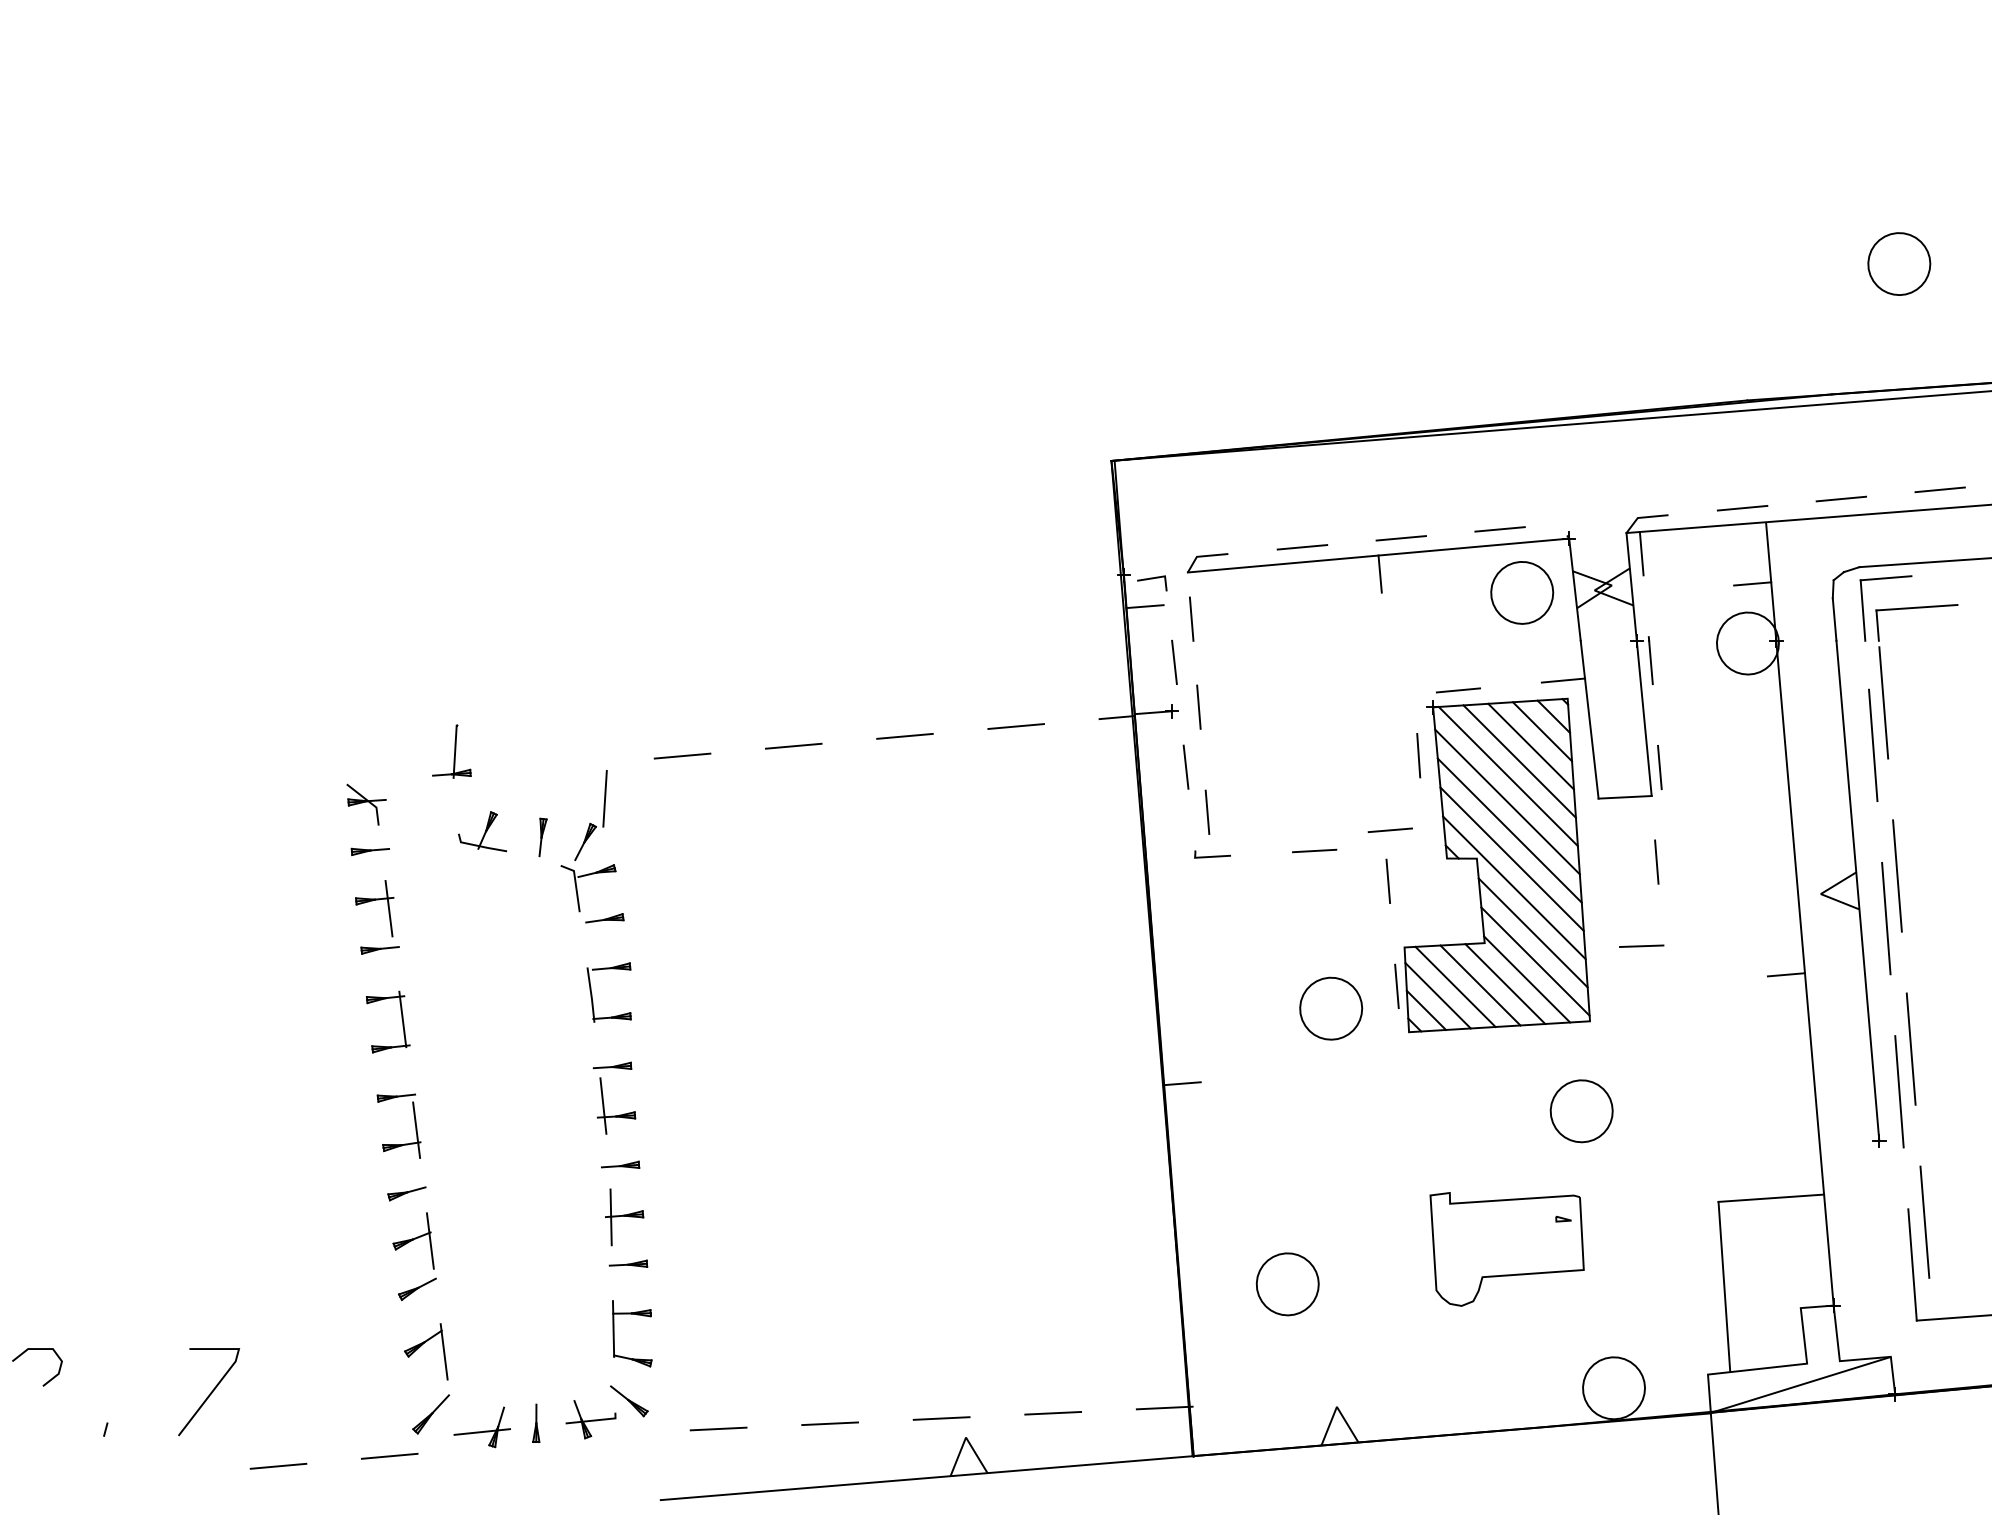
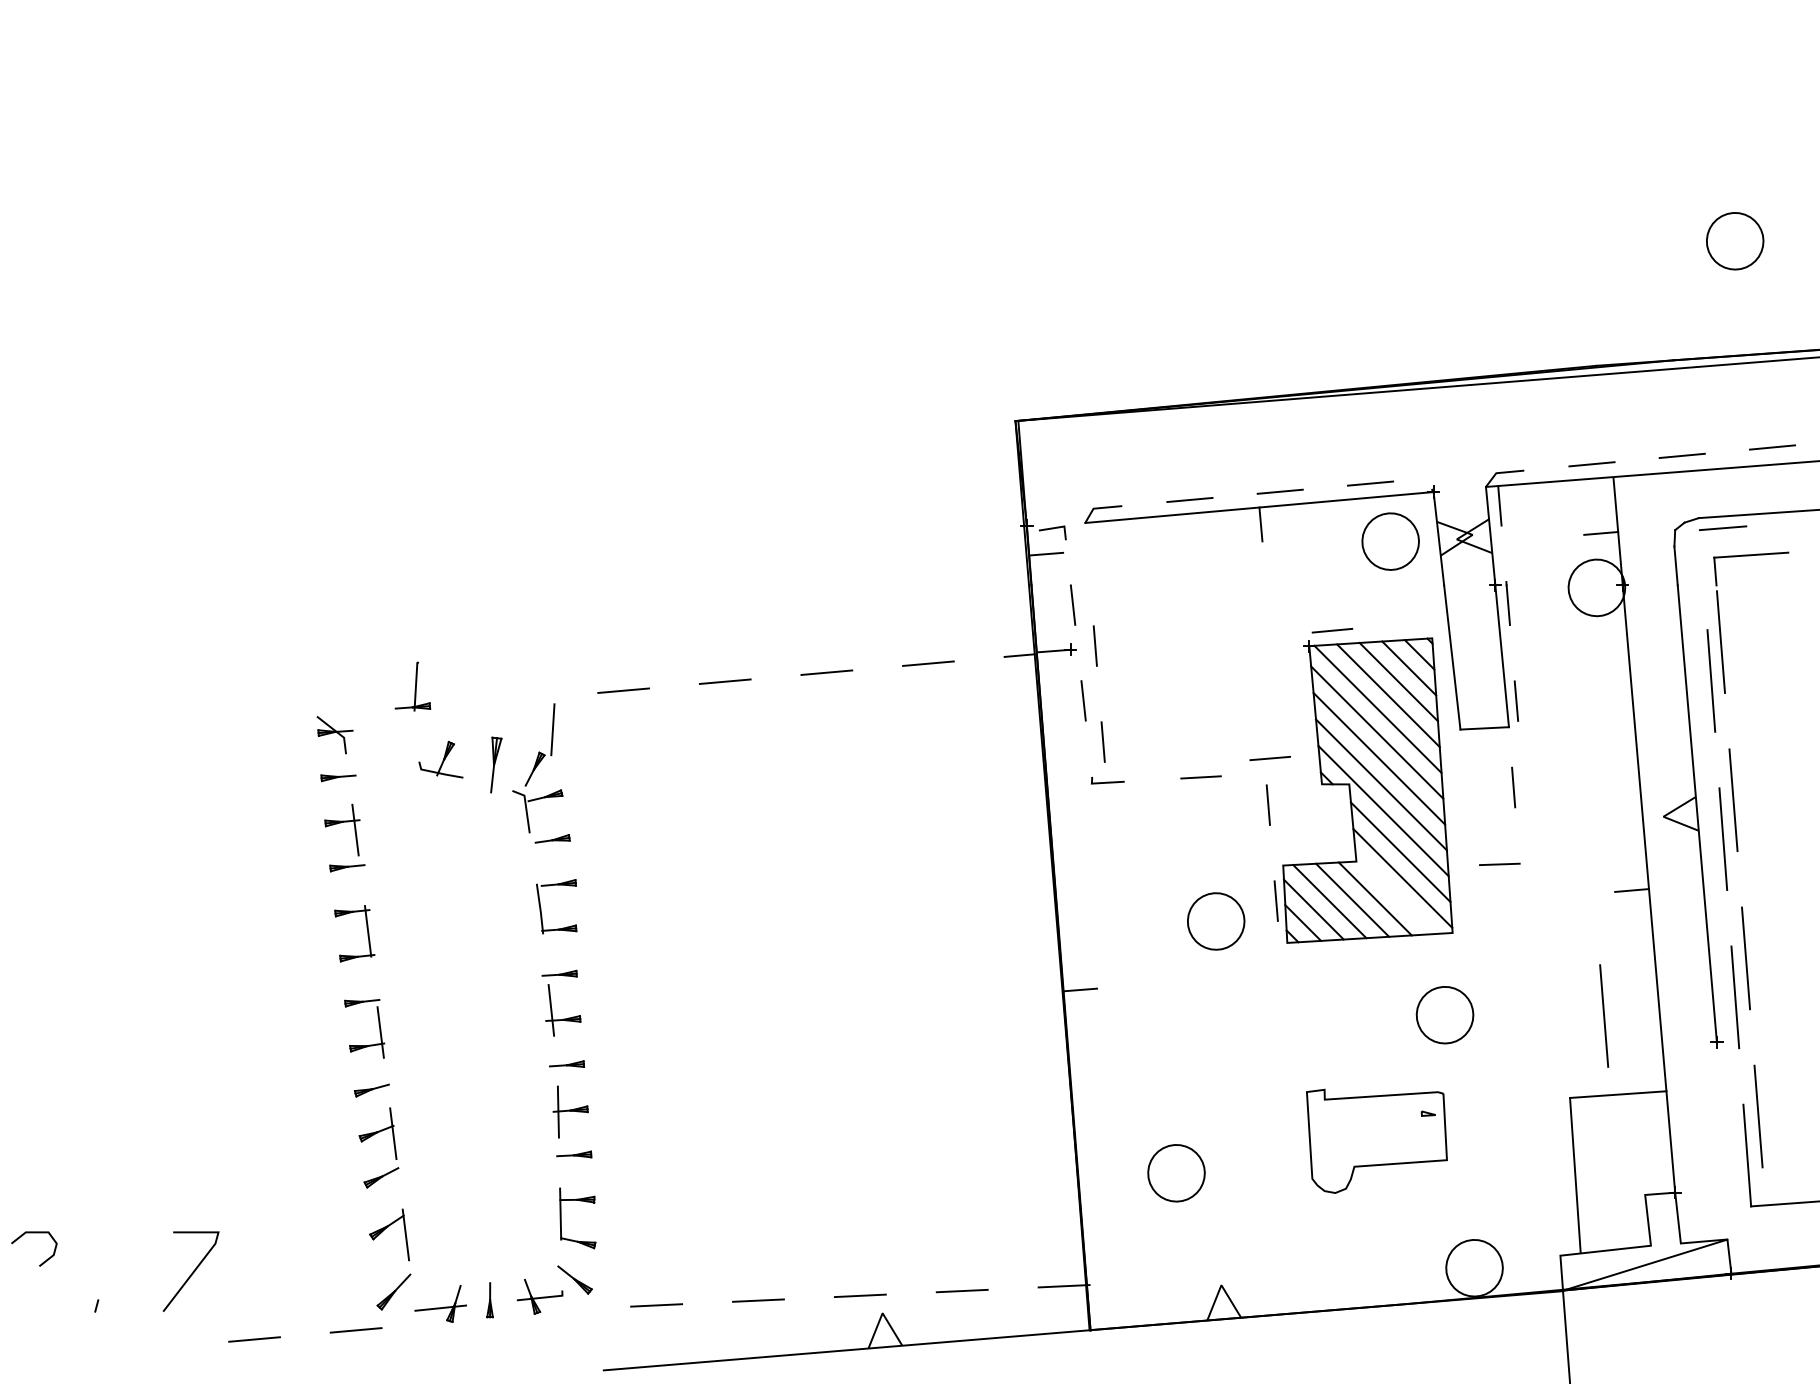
line: (1862, 610) -> (1701, 557), removed
line: (1191, 618) -> (1088, 565), removed
line: (1563, 680) -> (1428, 621), removed
line: (1418, 755) -> (1295, 690), removed
part: (542, 837) -> (495, 765), size x1.6
line: (1527, 979) -> (1395, 894), removed
line: (1755, 1111) -> (1603, 1015), added

